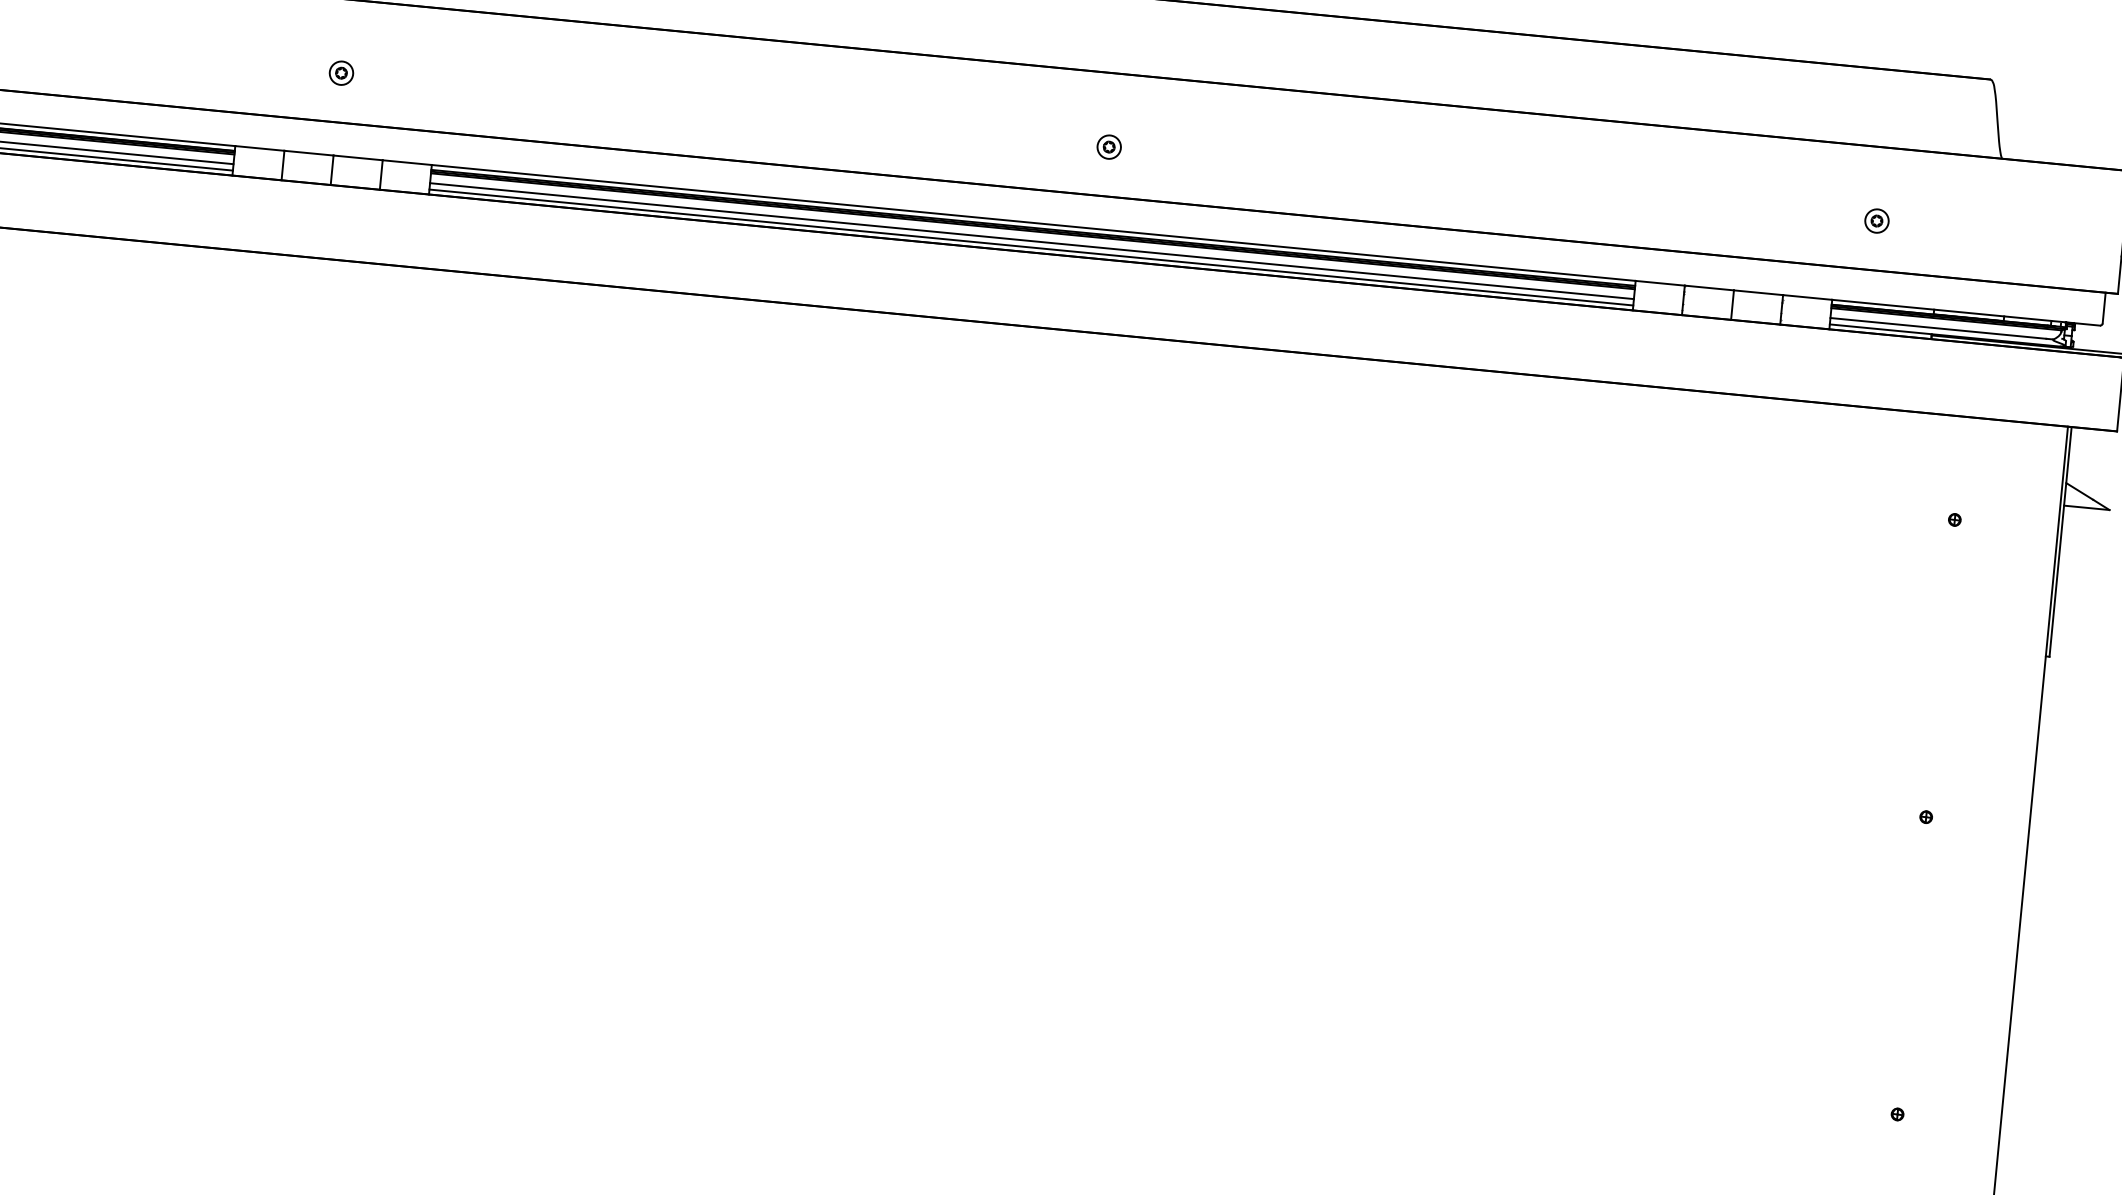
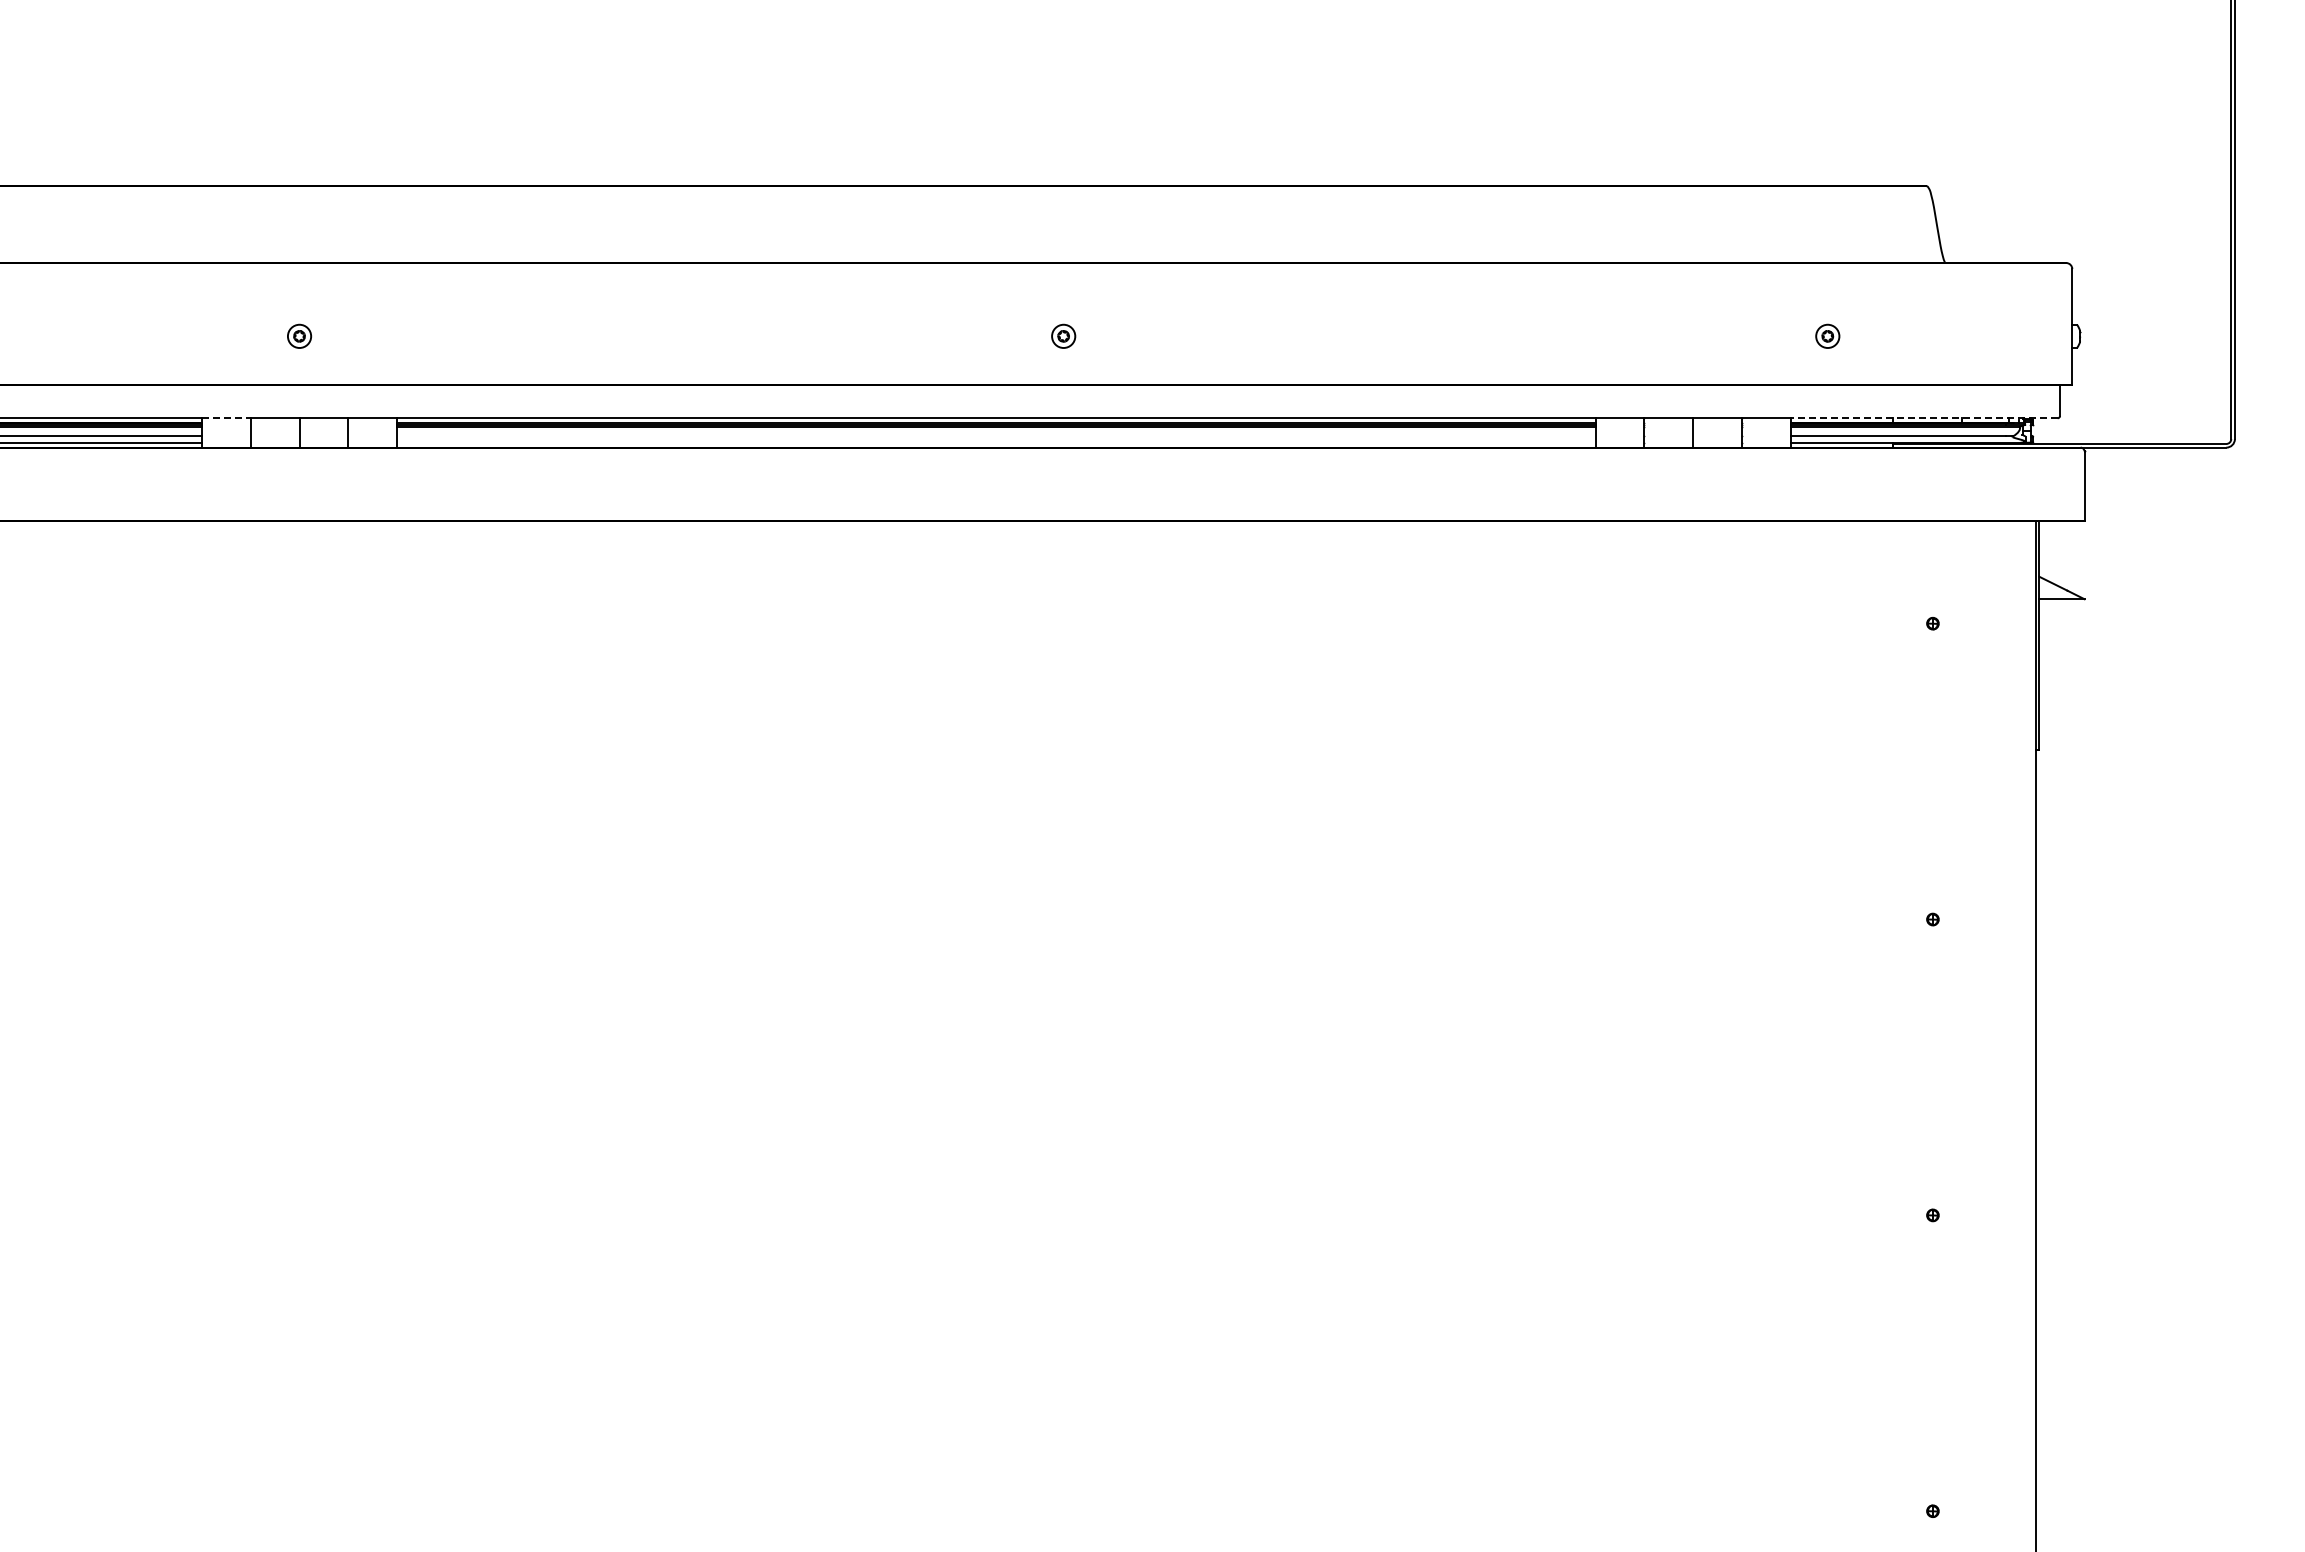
line: (260, 148) -> (226, 418), solid -> dashed
line: (1032, 241) -> (996, 436), removed
line: (1031, 247) -> (996, 442), removed
line: (1965, 312) -> (1923, 418), solid -> dashed

